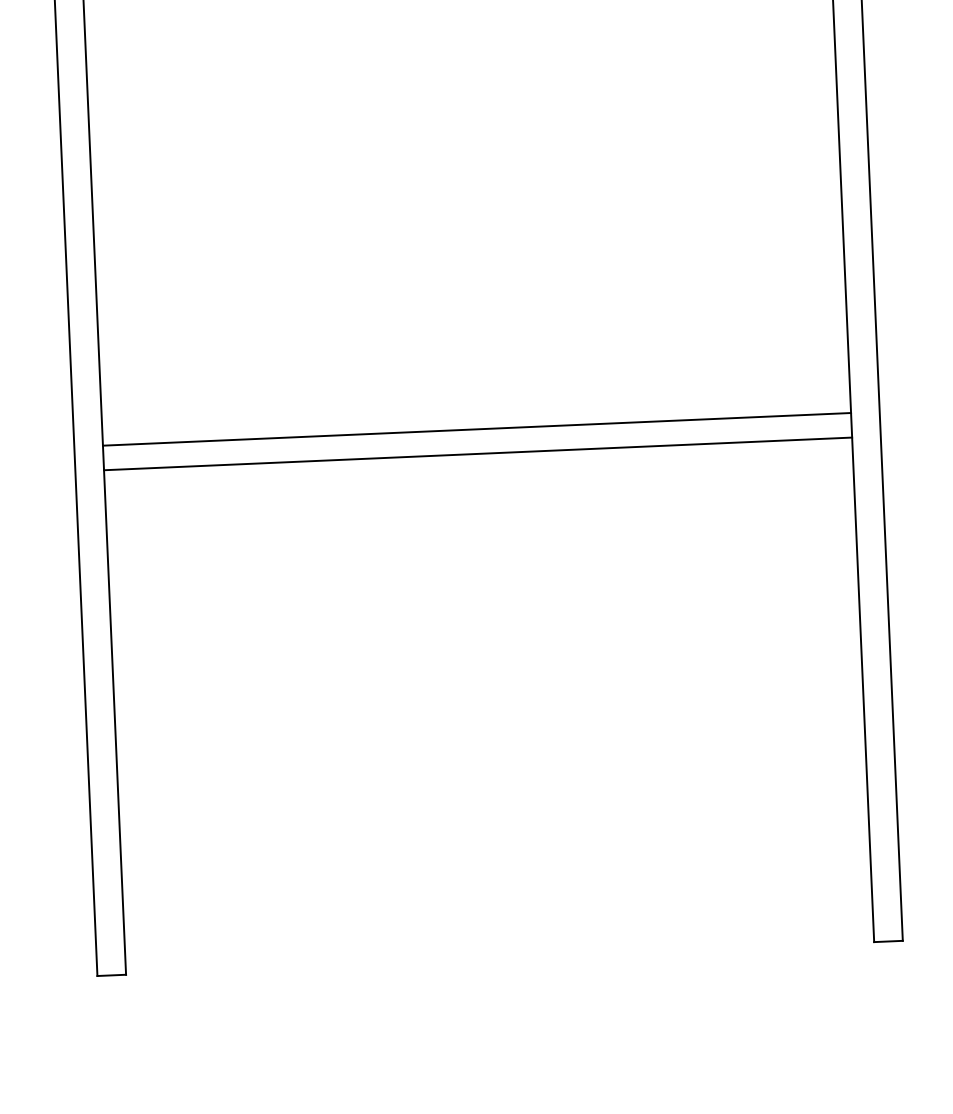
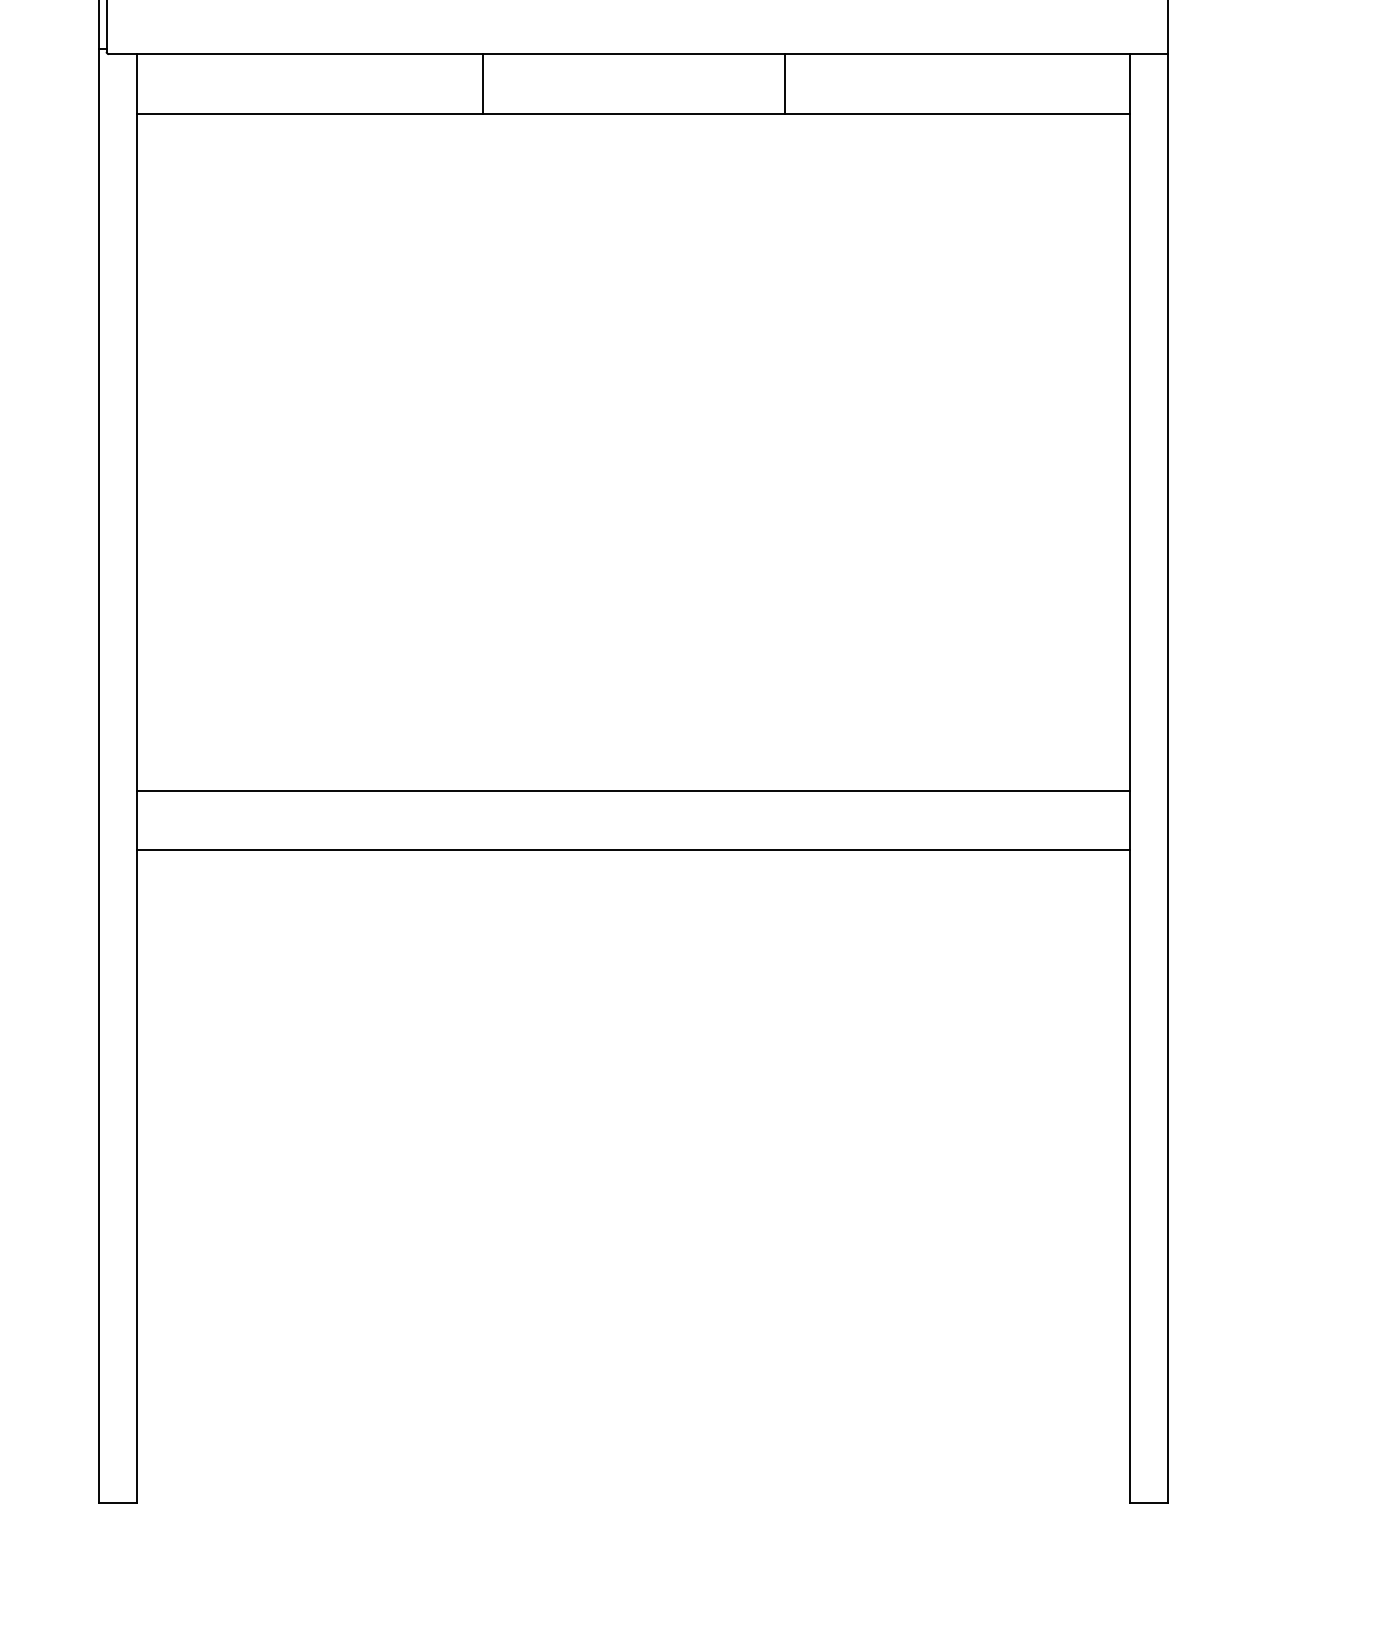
line: (476, 429) -> (633, 850), moved
line: (477, 453) -> (633, 790), moved

